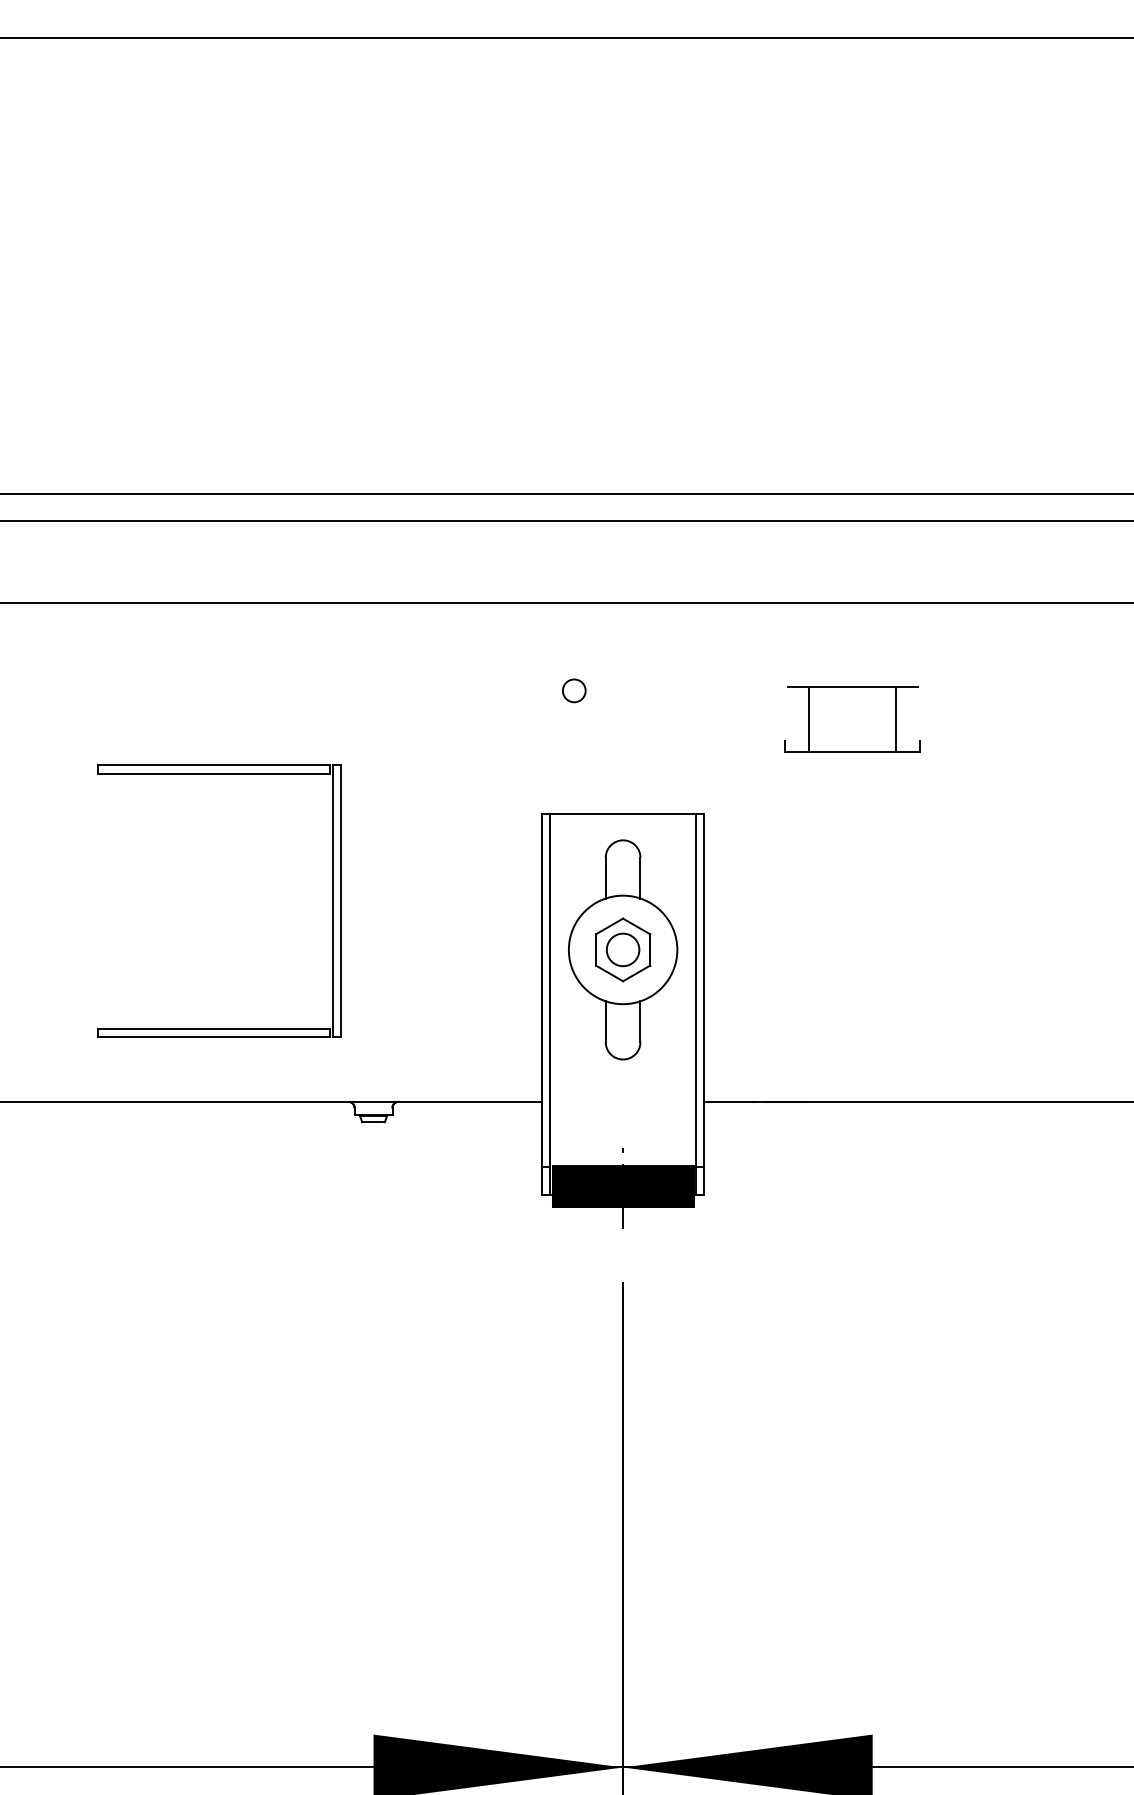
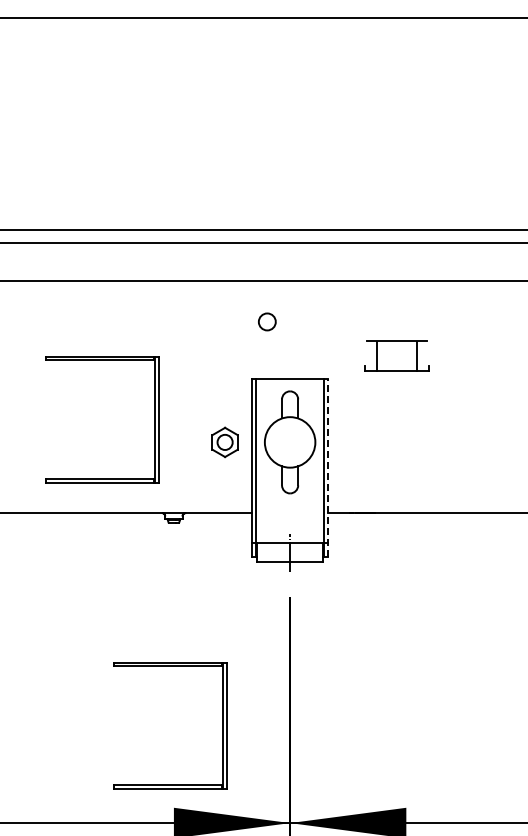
circle: (574, 690) -> (267, 321), size x1.6
part: (851, 718) -> (396, 355), moved
part: (621, 950) -> (224, 442), moved
line: (705, 1003) -> (328, 467), solid -> dashed
hatch: (621, 1186) -> (289, 552), removed
part: (477, 1557) -> (222, 725), added

